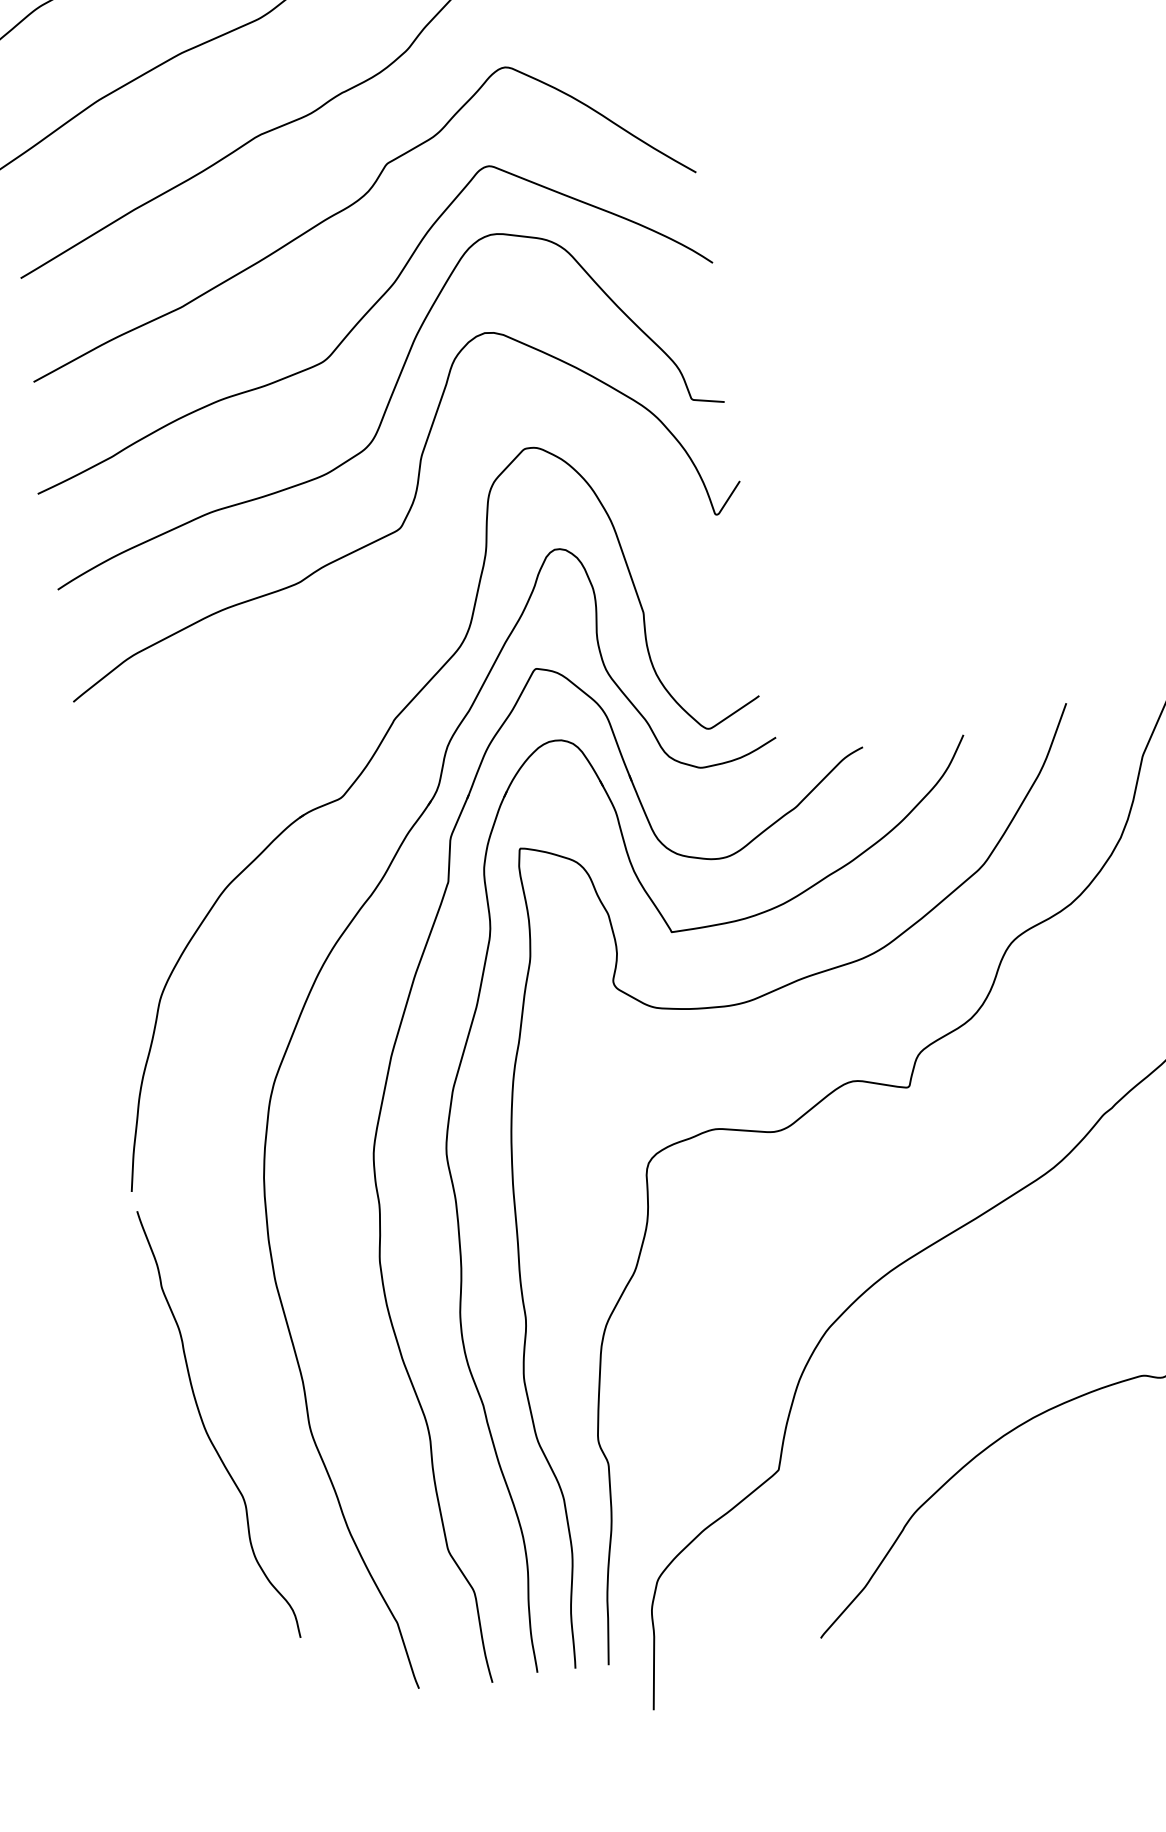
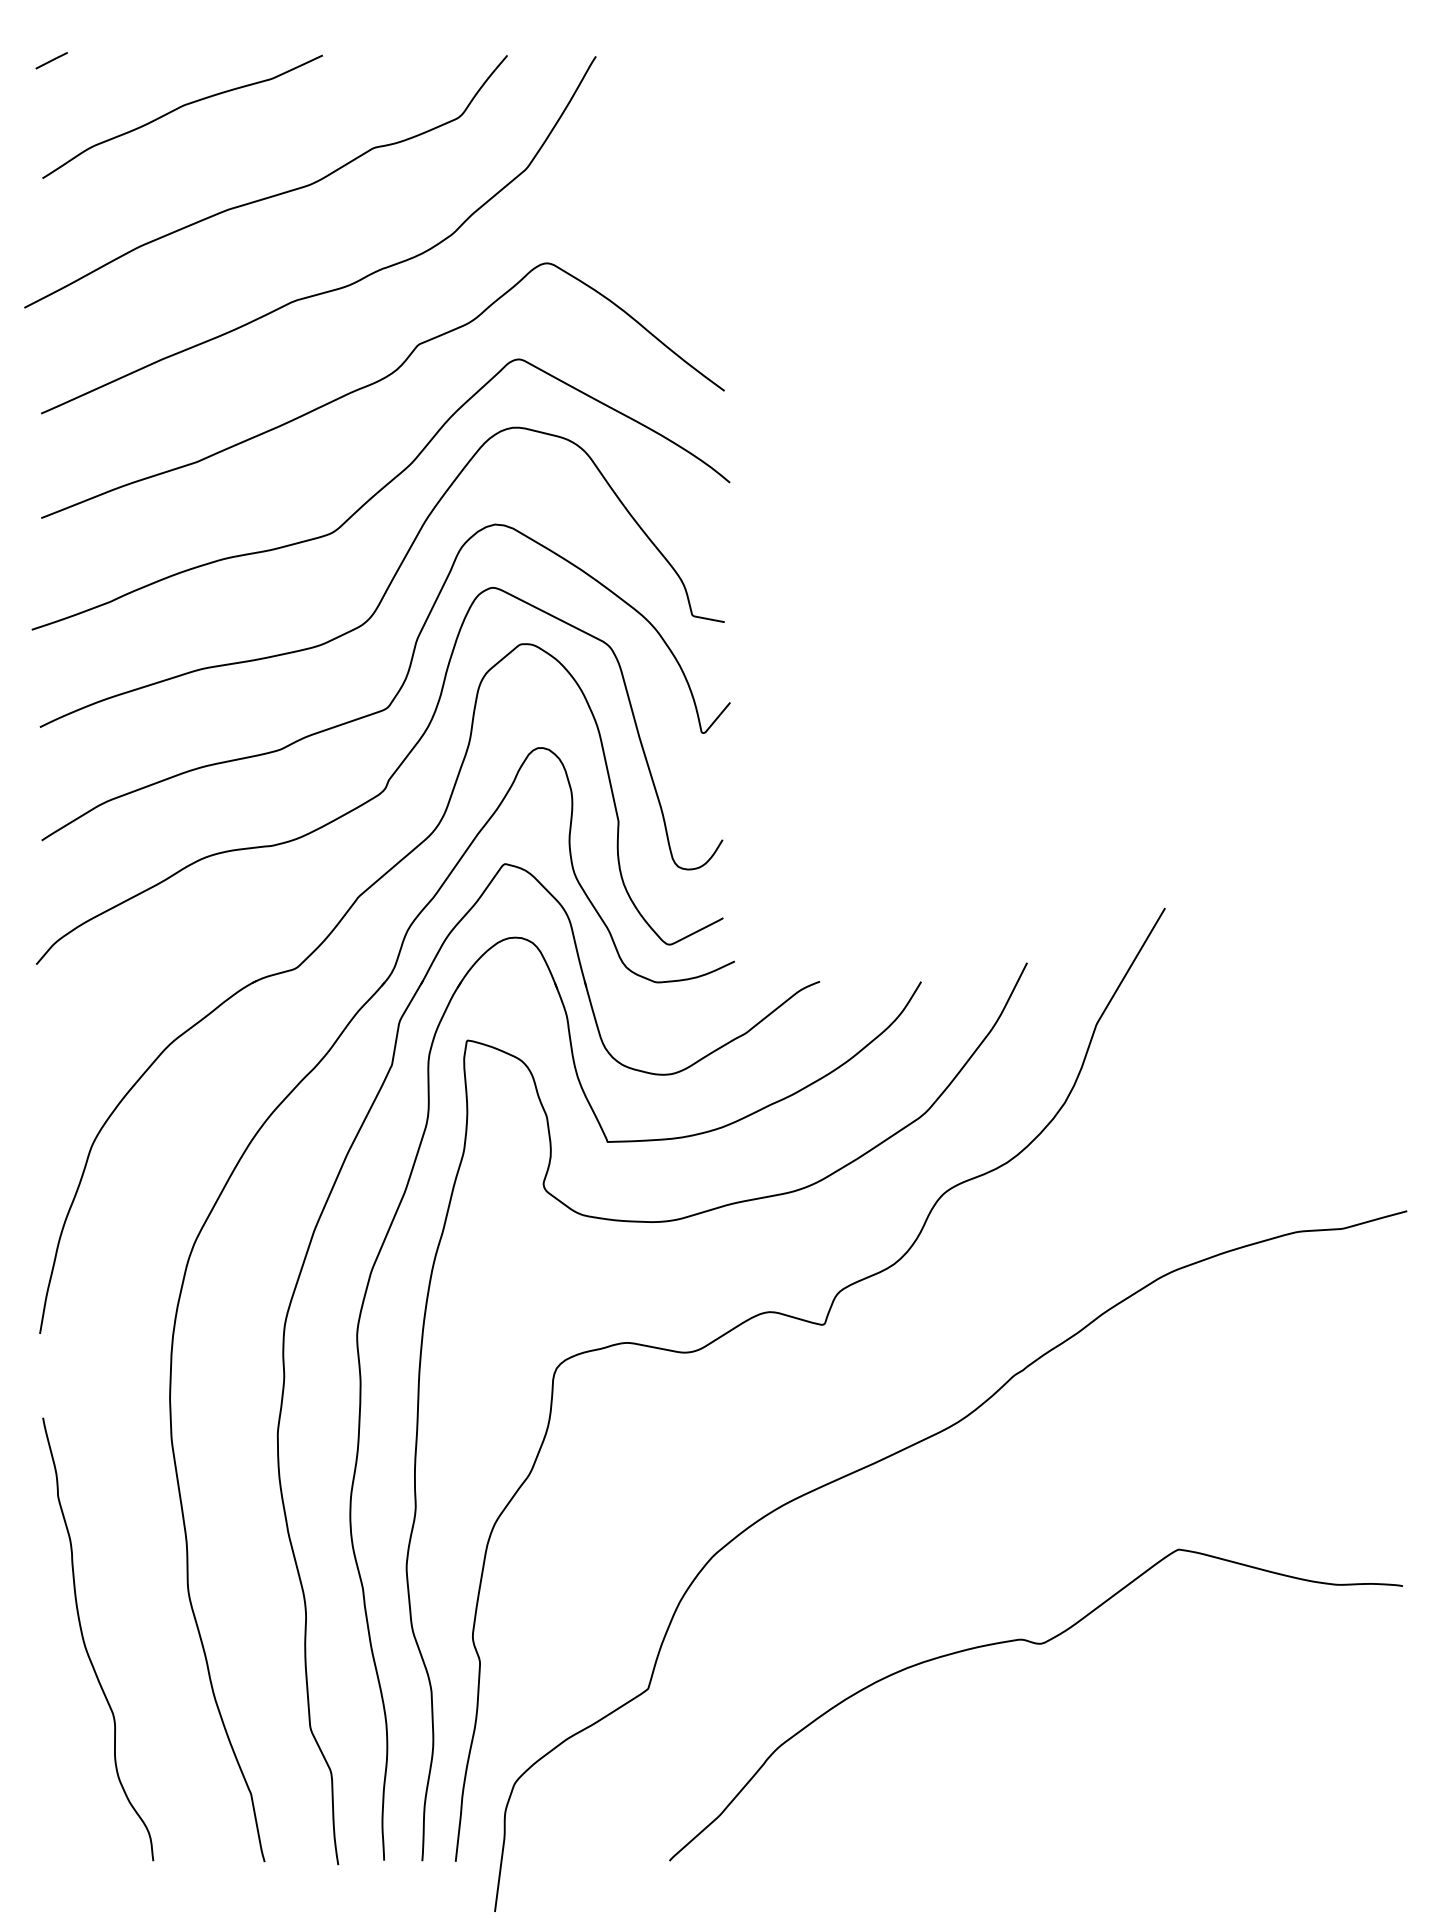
curve: (409, 600) -> (387, 780), added
curve: (206, 1430) -> (85, 1643), moved

